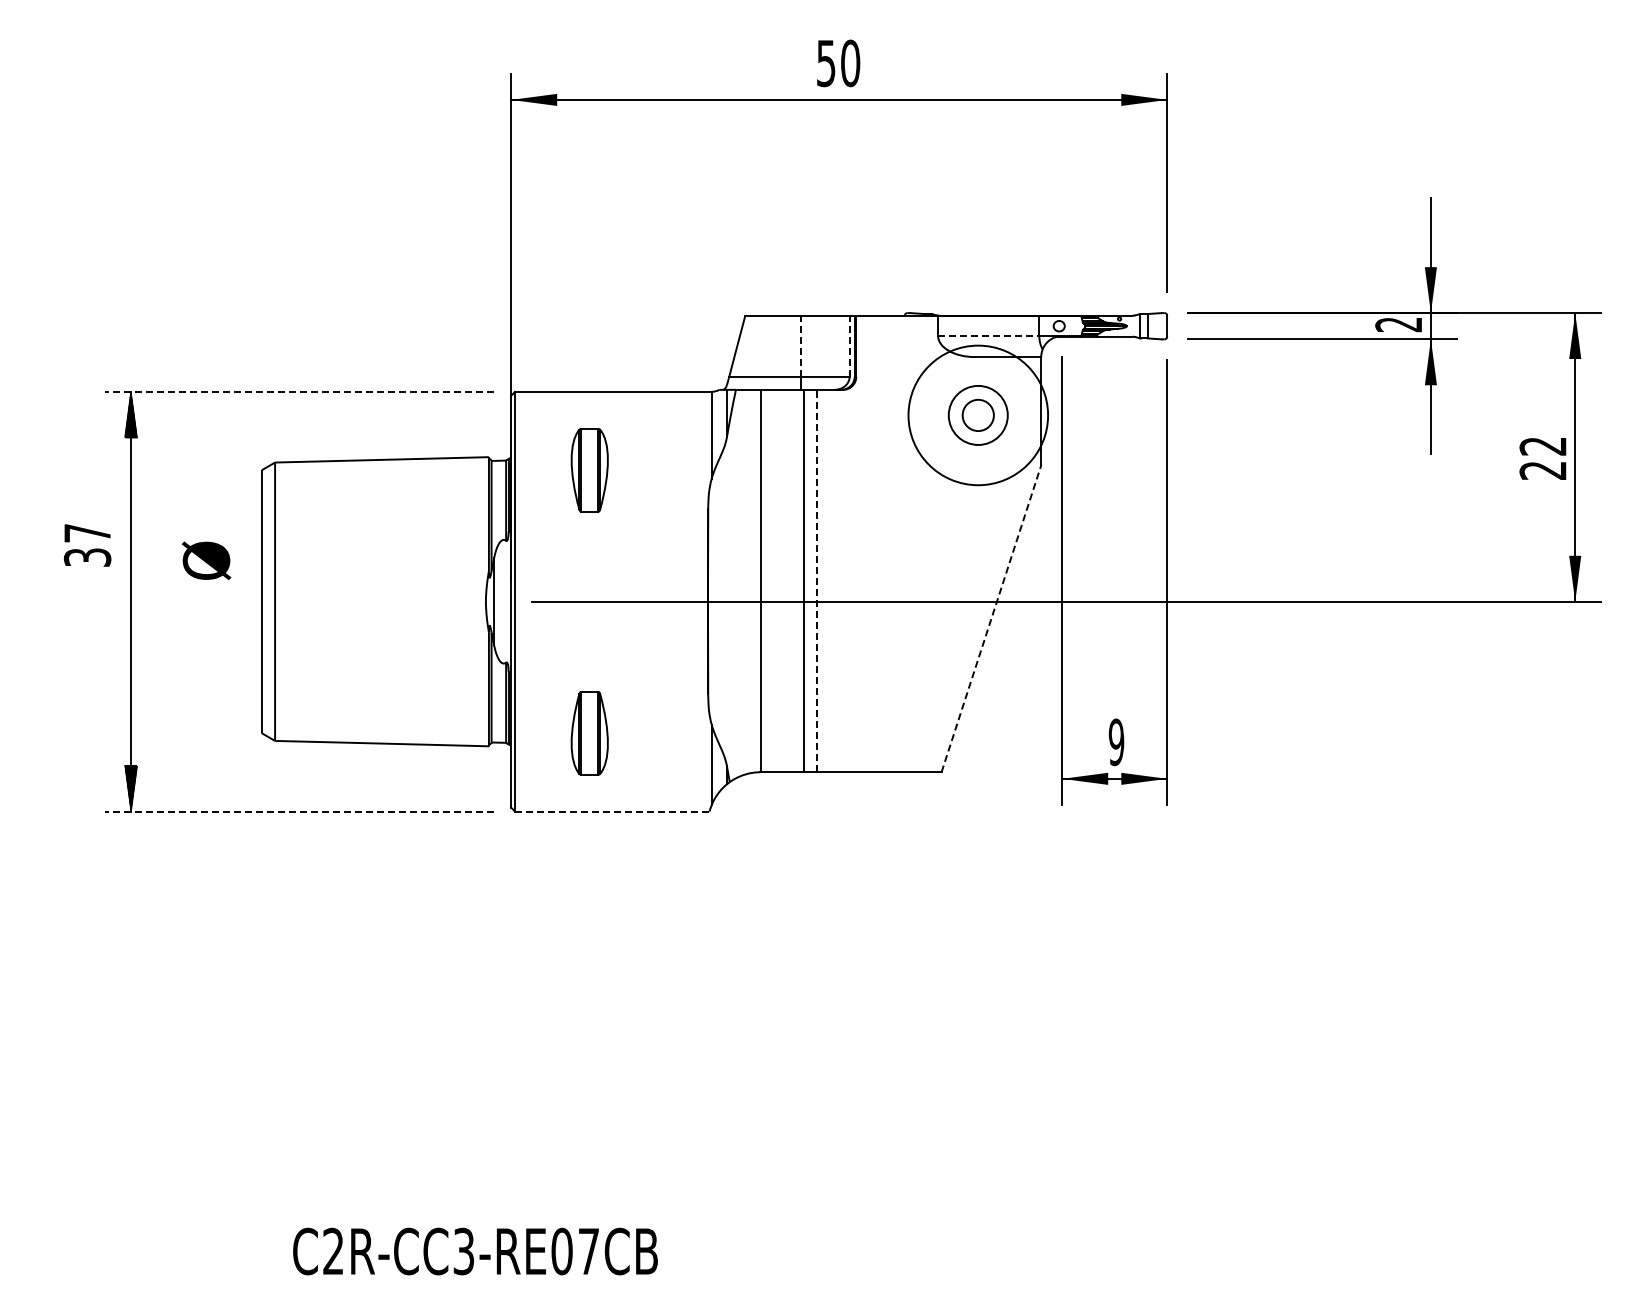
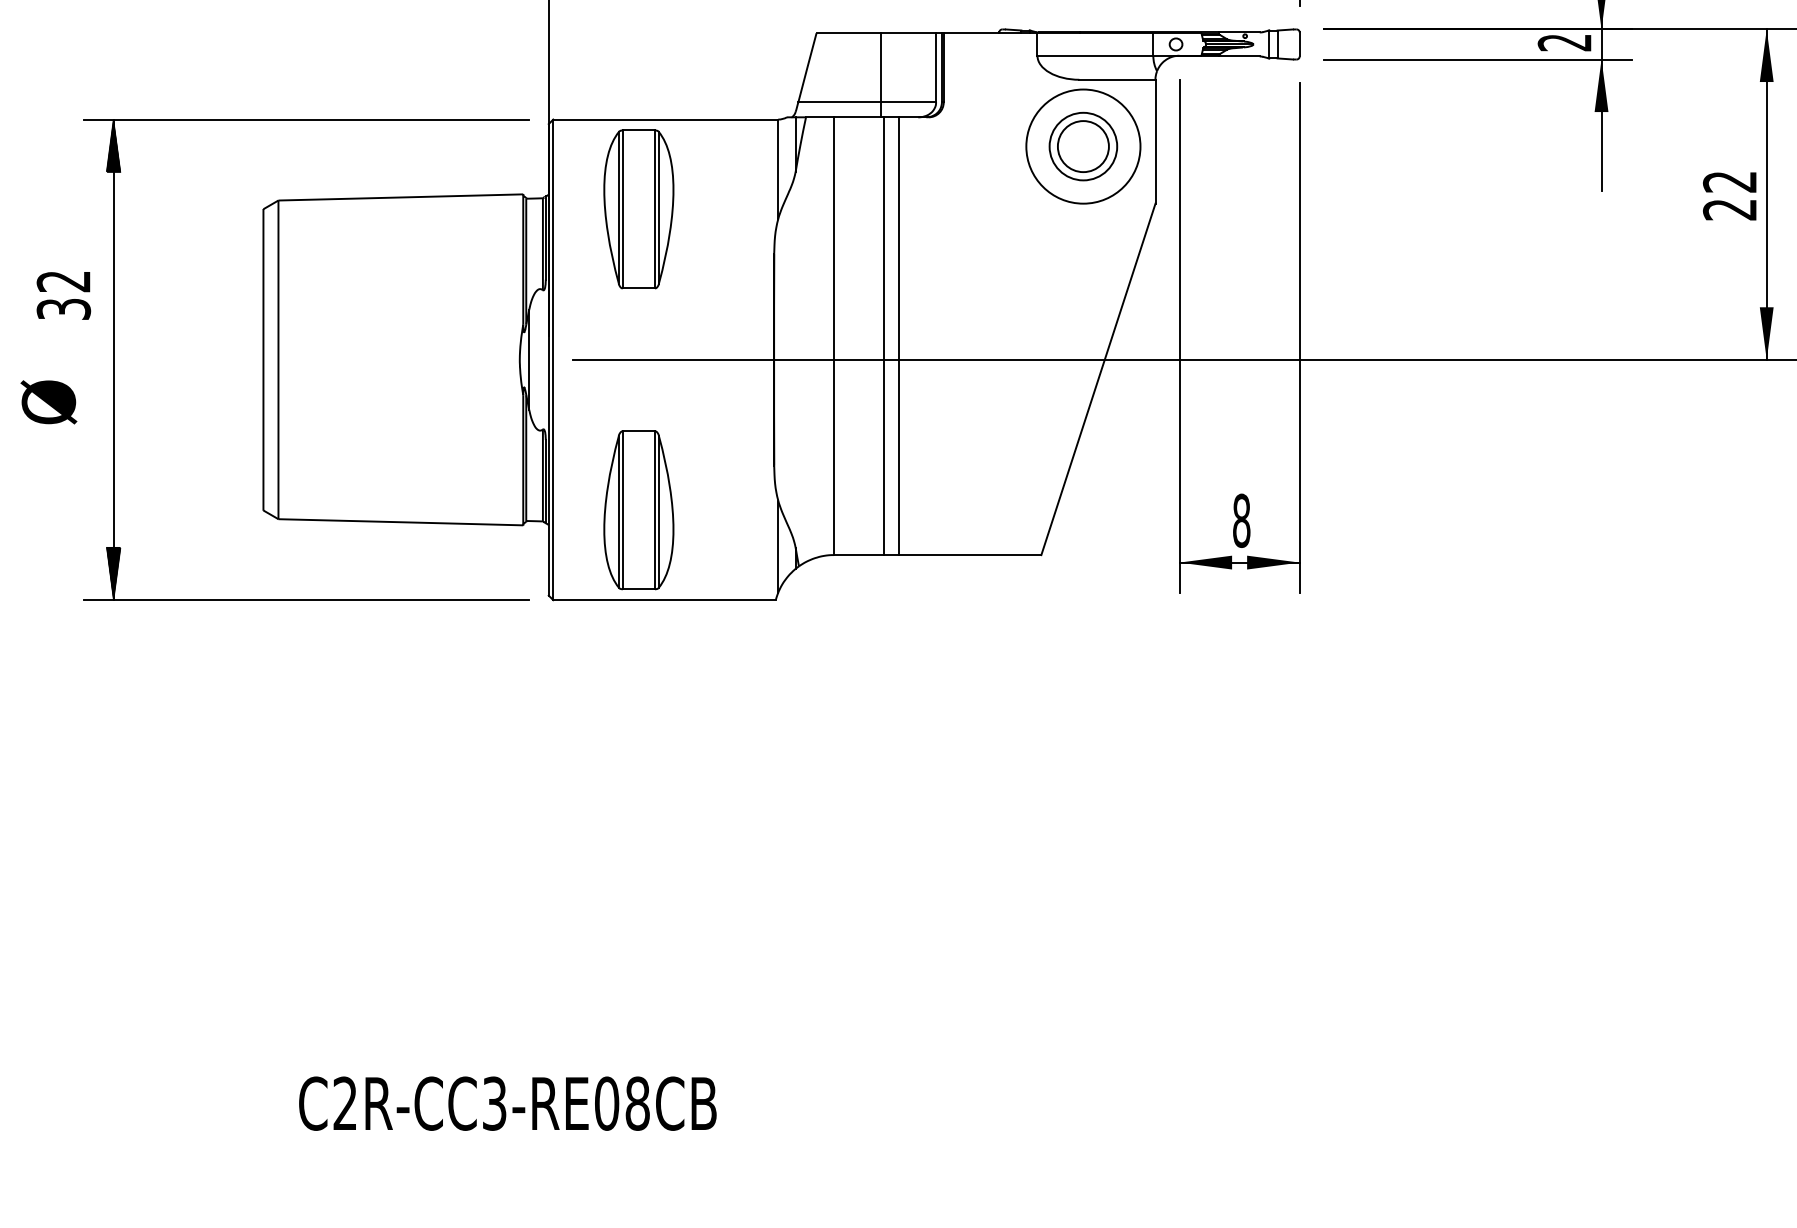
line: (988, 336) -> (1095, 56), dashed -> solid
line: (801, 346) -> (881, 67), dashed -> solid
line: (849, 346) -> (935, 67), dashed -> solid
line: (299, 391) -> (306, 119), dashed -> solid
circle: (977, 415) -> (1082, 146), size x1.43
circle: (978, 415) -> (1083, 146), size x0.71
part: (589, 470) -> (638, 209), size x1.67
text: (86, 533) -> (62, 281), 37 -> 32
text: (206, 560) -> (48, 401), moved
line: (816, 580) -> (898, 335), dashed -> solid
line: (991, 618) -> (1098, 379), dashed -> solid
part: (589, 733) -> (638, 510), size x1.67
text: (1116, 742) -> (1241, 520), 9 -> 8
line: (299, 811) -> (306, 599), dashed -> solid
line: (612, 811) -> (664, 599), dashed -> solid
text: (588, 1251) -> (637, 1103), C2R-CC3-RE07CB -> C2R-CC3-RE08CB

